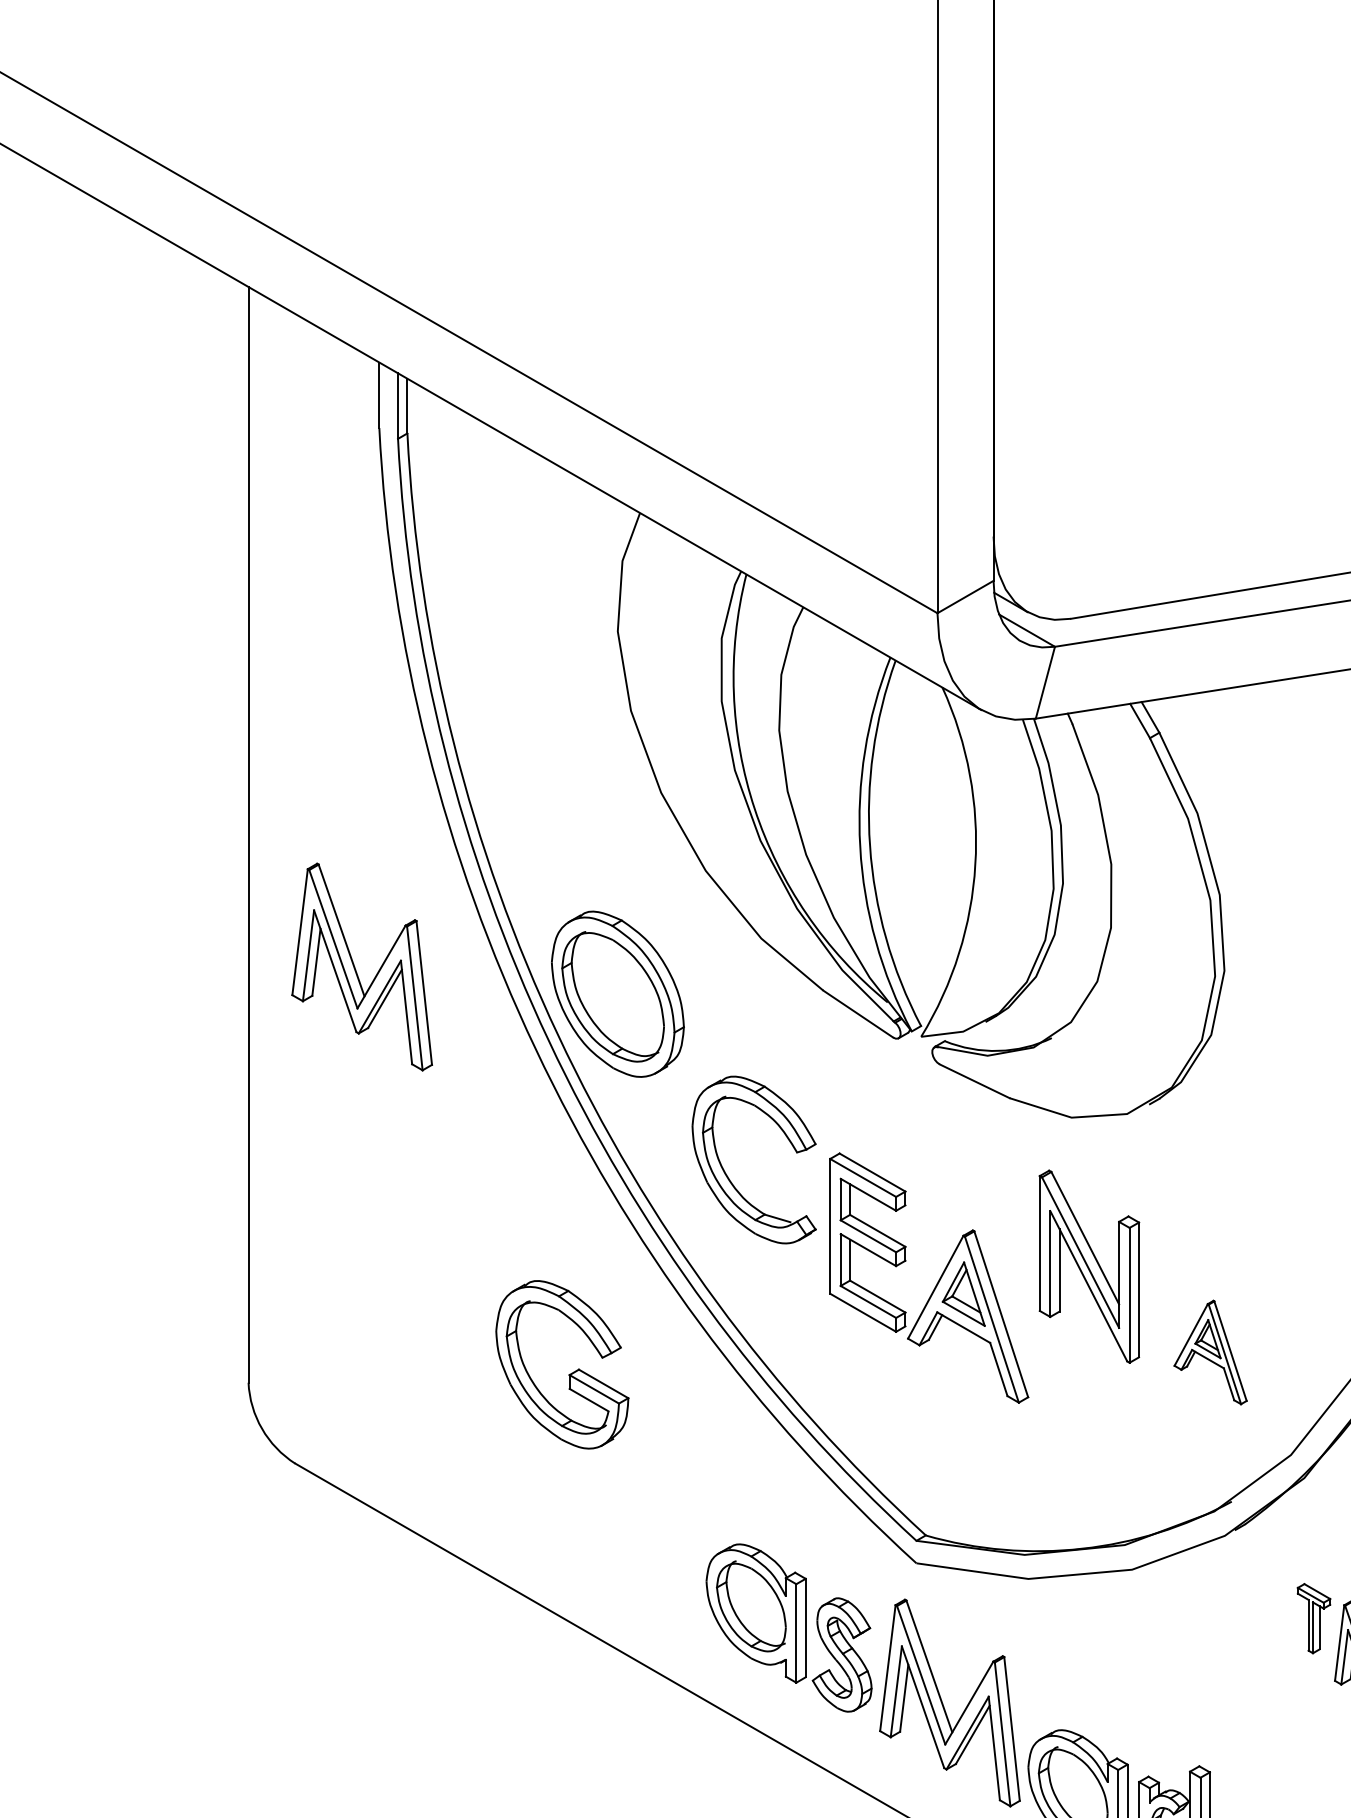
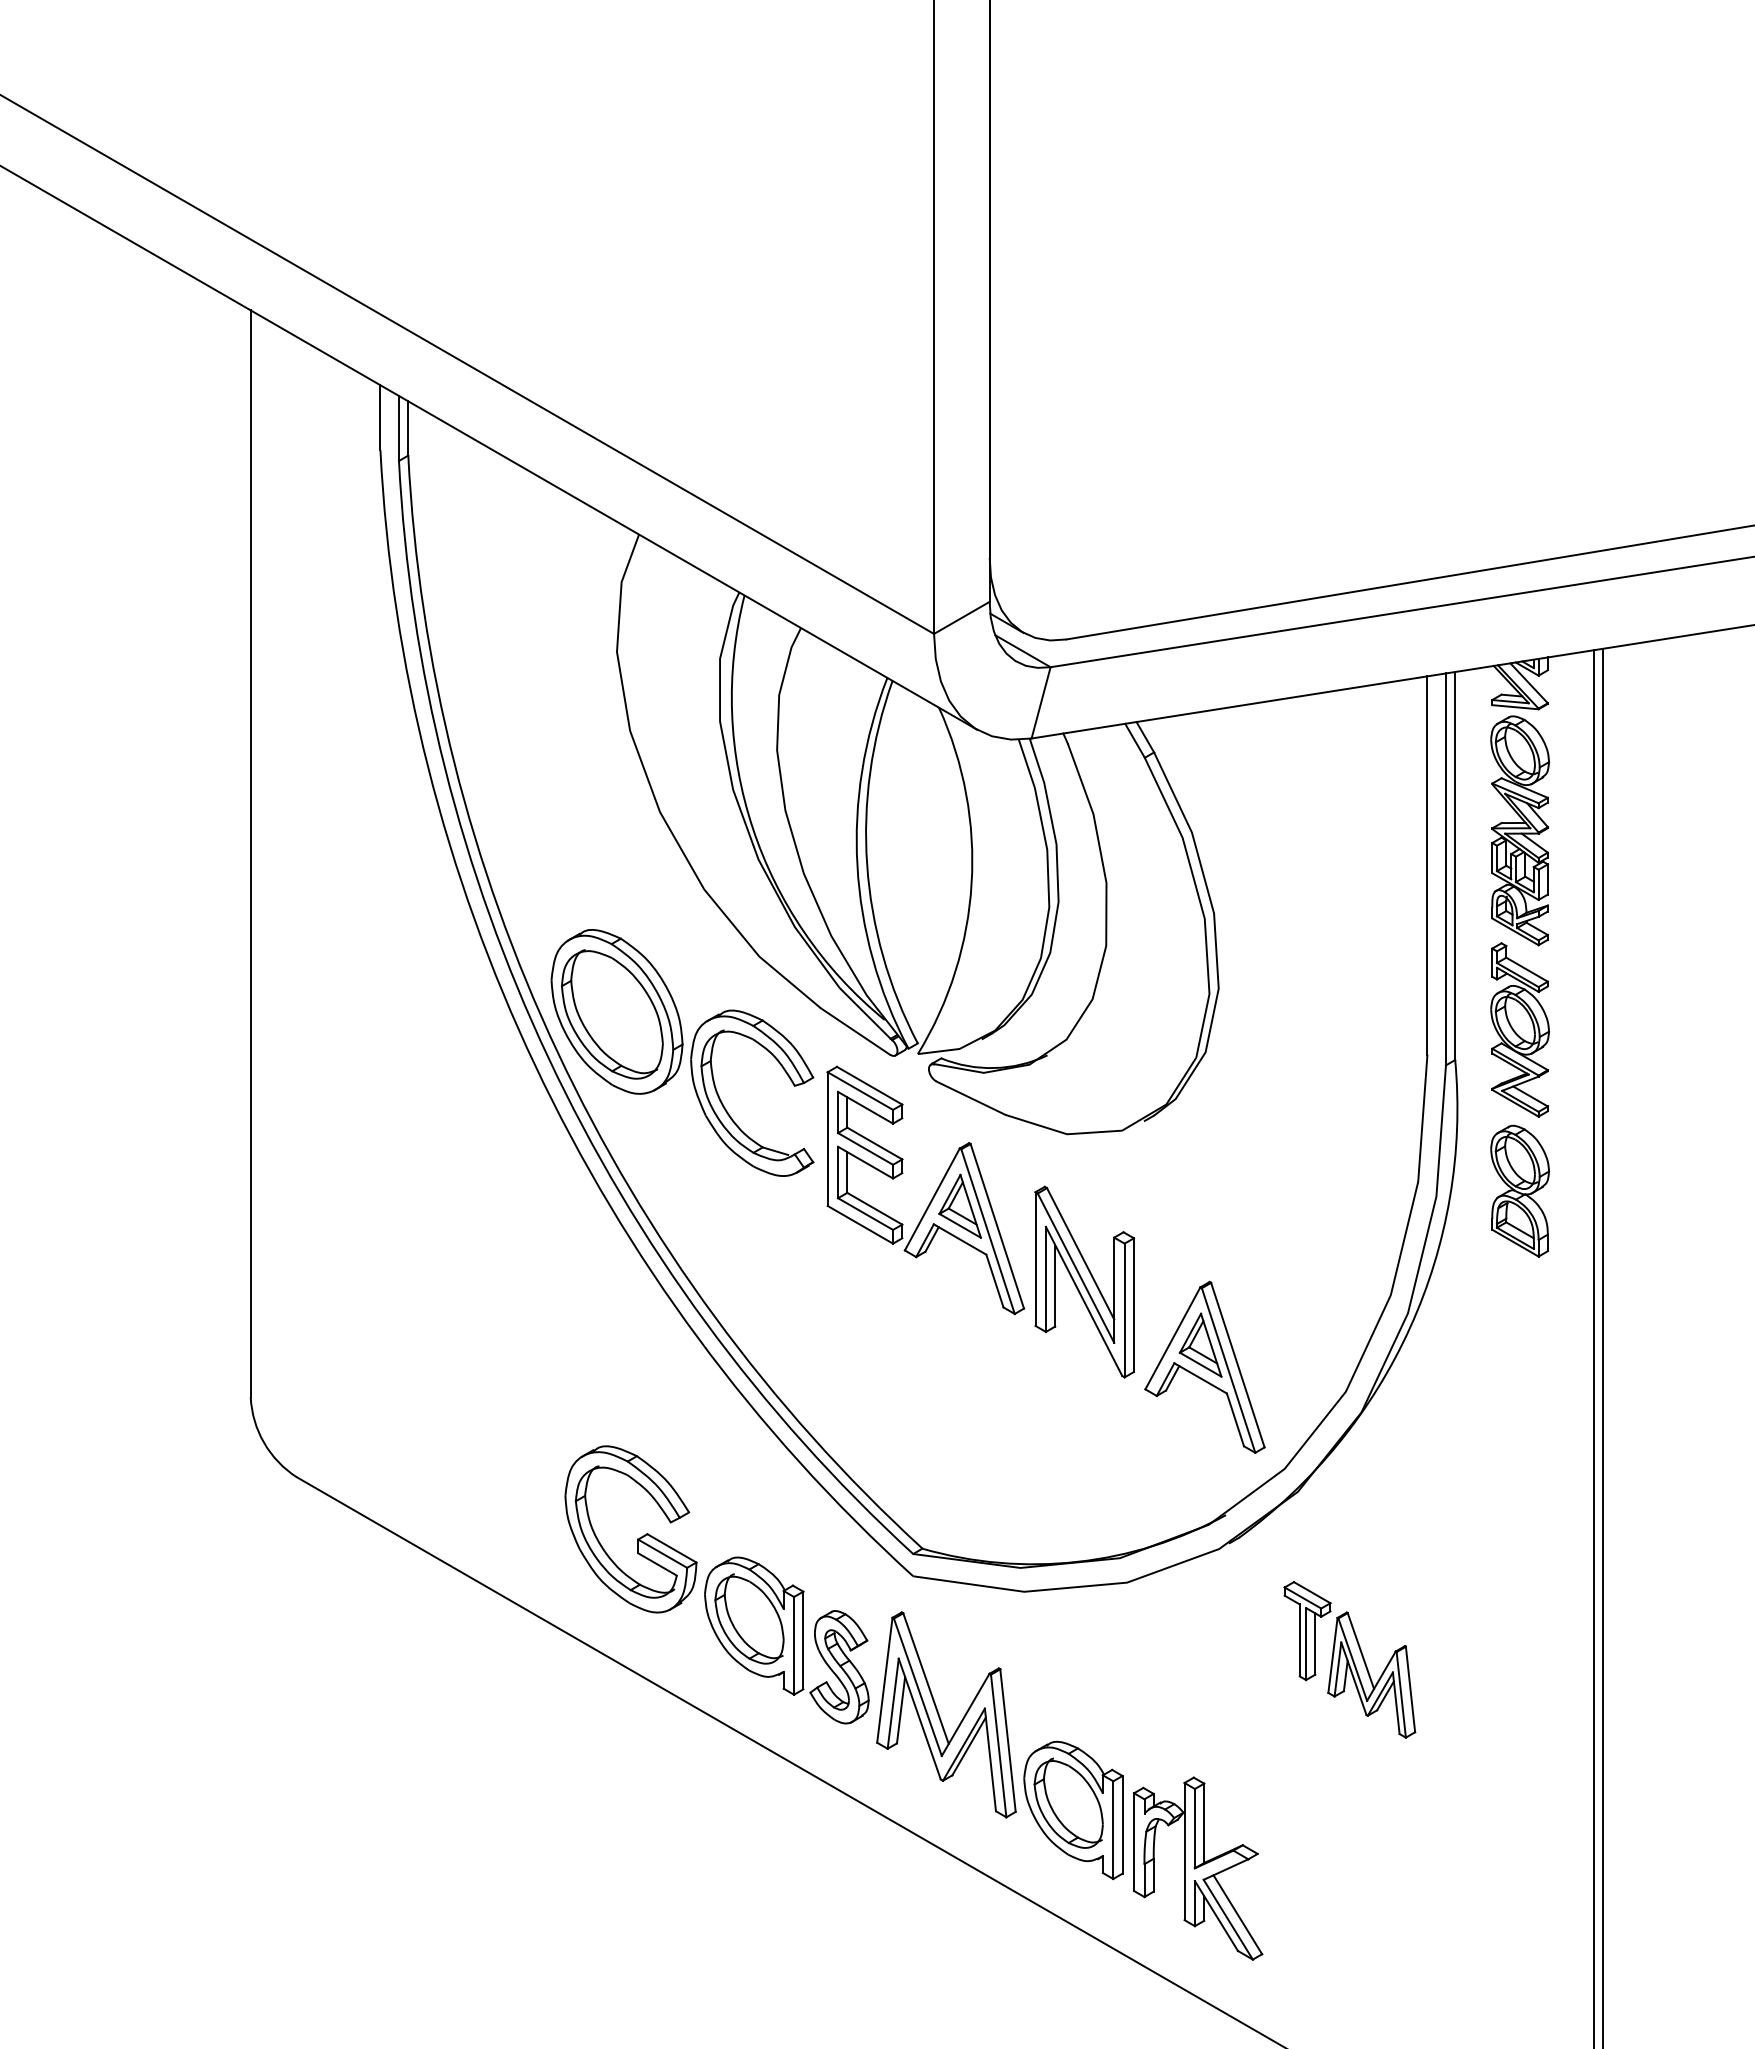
part: (356, 968) -> (357, 986), removed
part: (727, 1174) -> (725, 1107), moved
part: (935, 1284) -> (932, 1196), moved
part: (1210, 1351) -> (1204, 1366), size x1.67
part: (568, 1373) -> (637, 1538), moved
part: (1313, 1618) -> (1307, 1631), size x1.43

